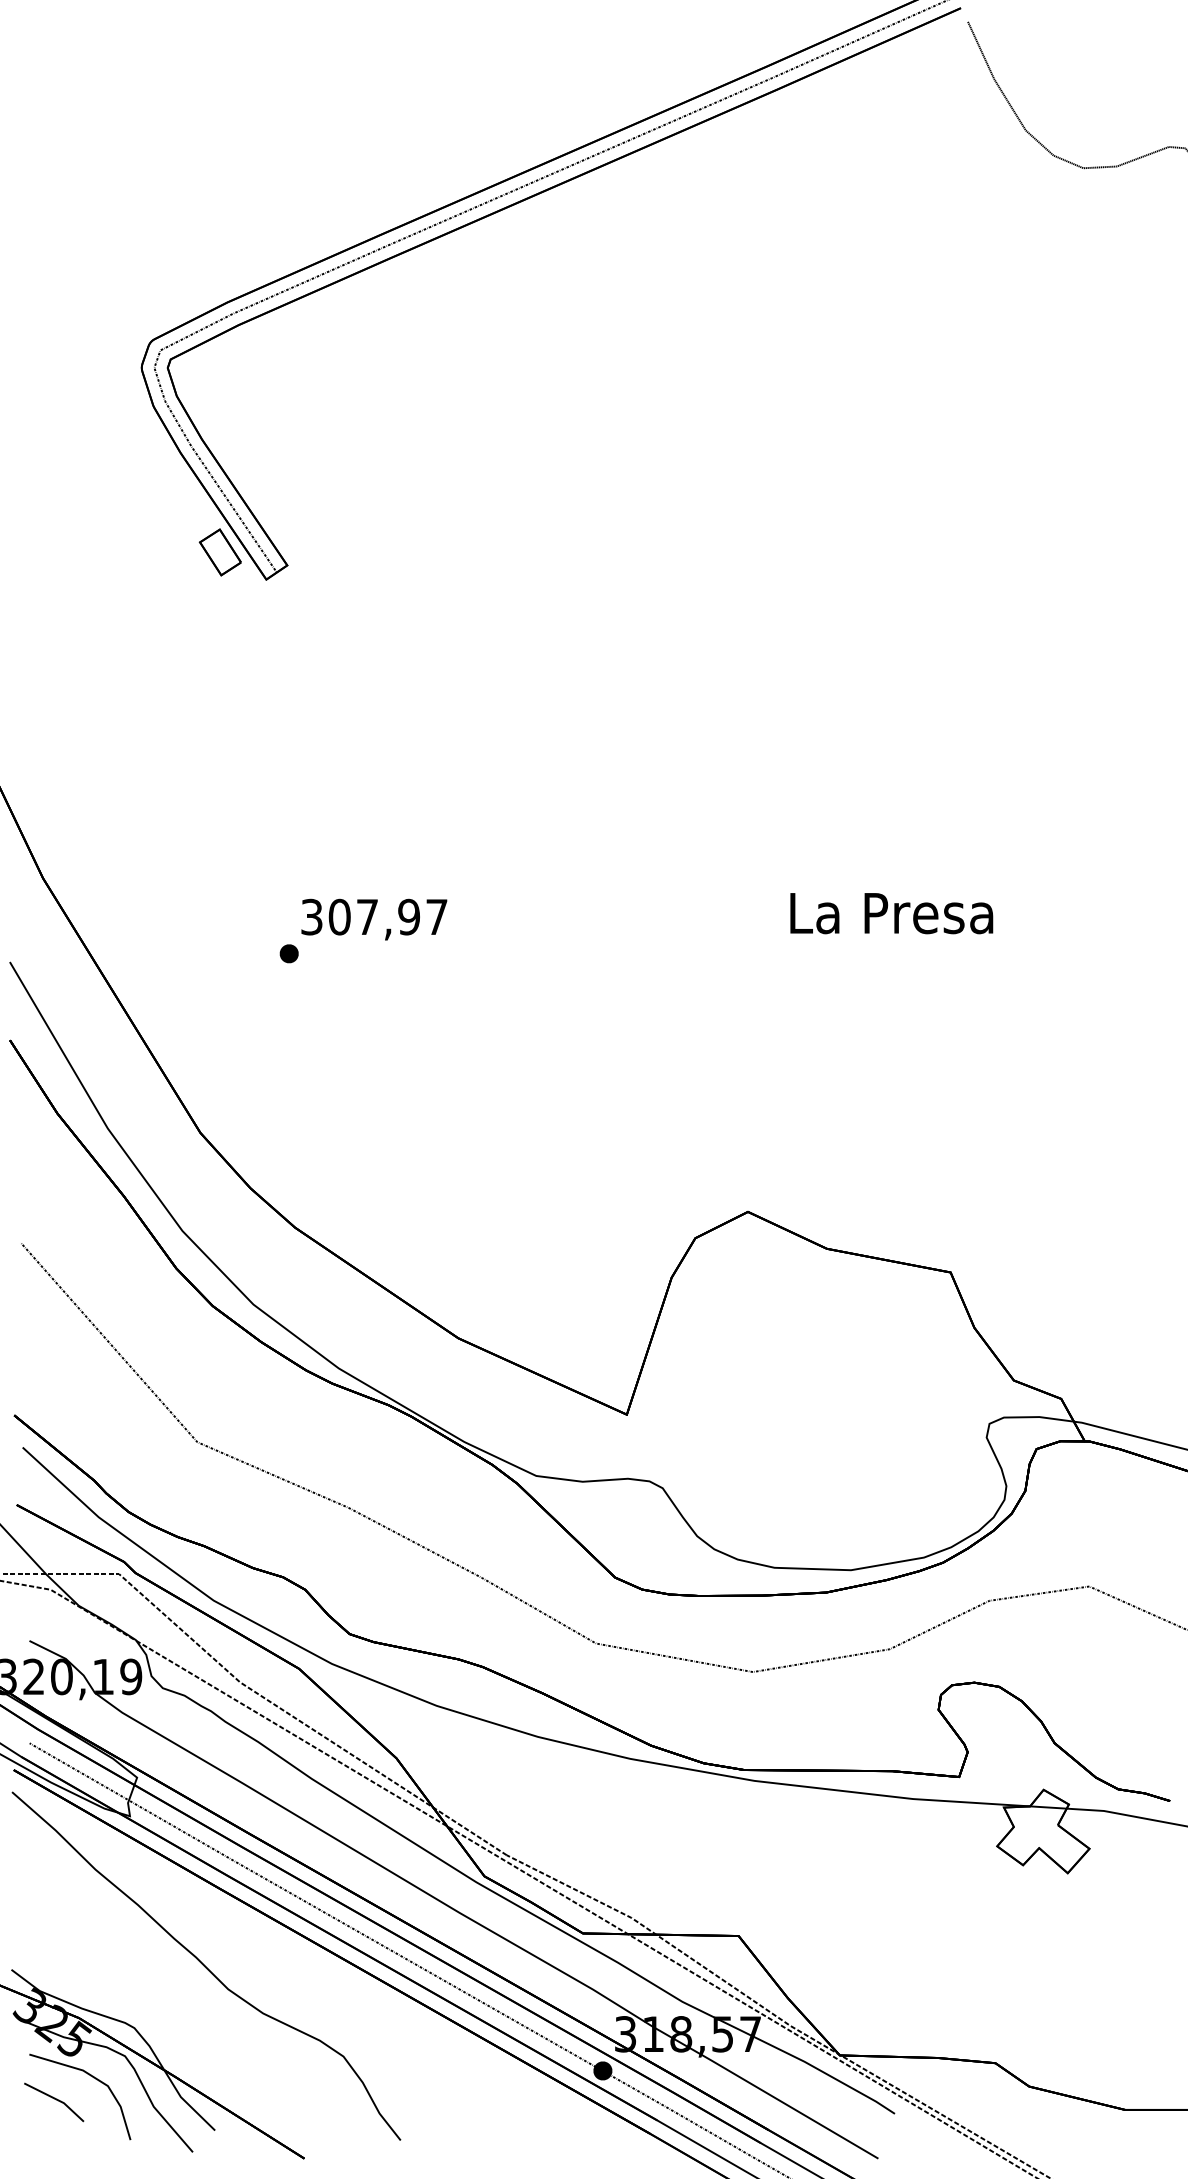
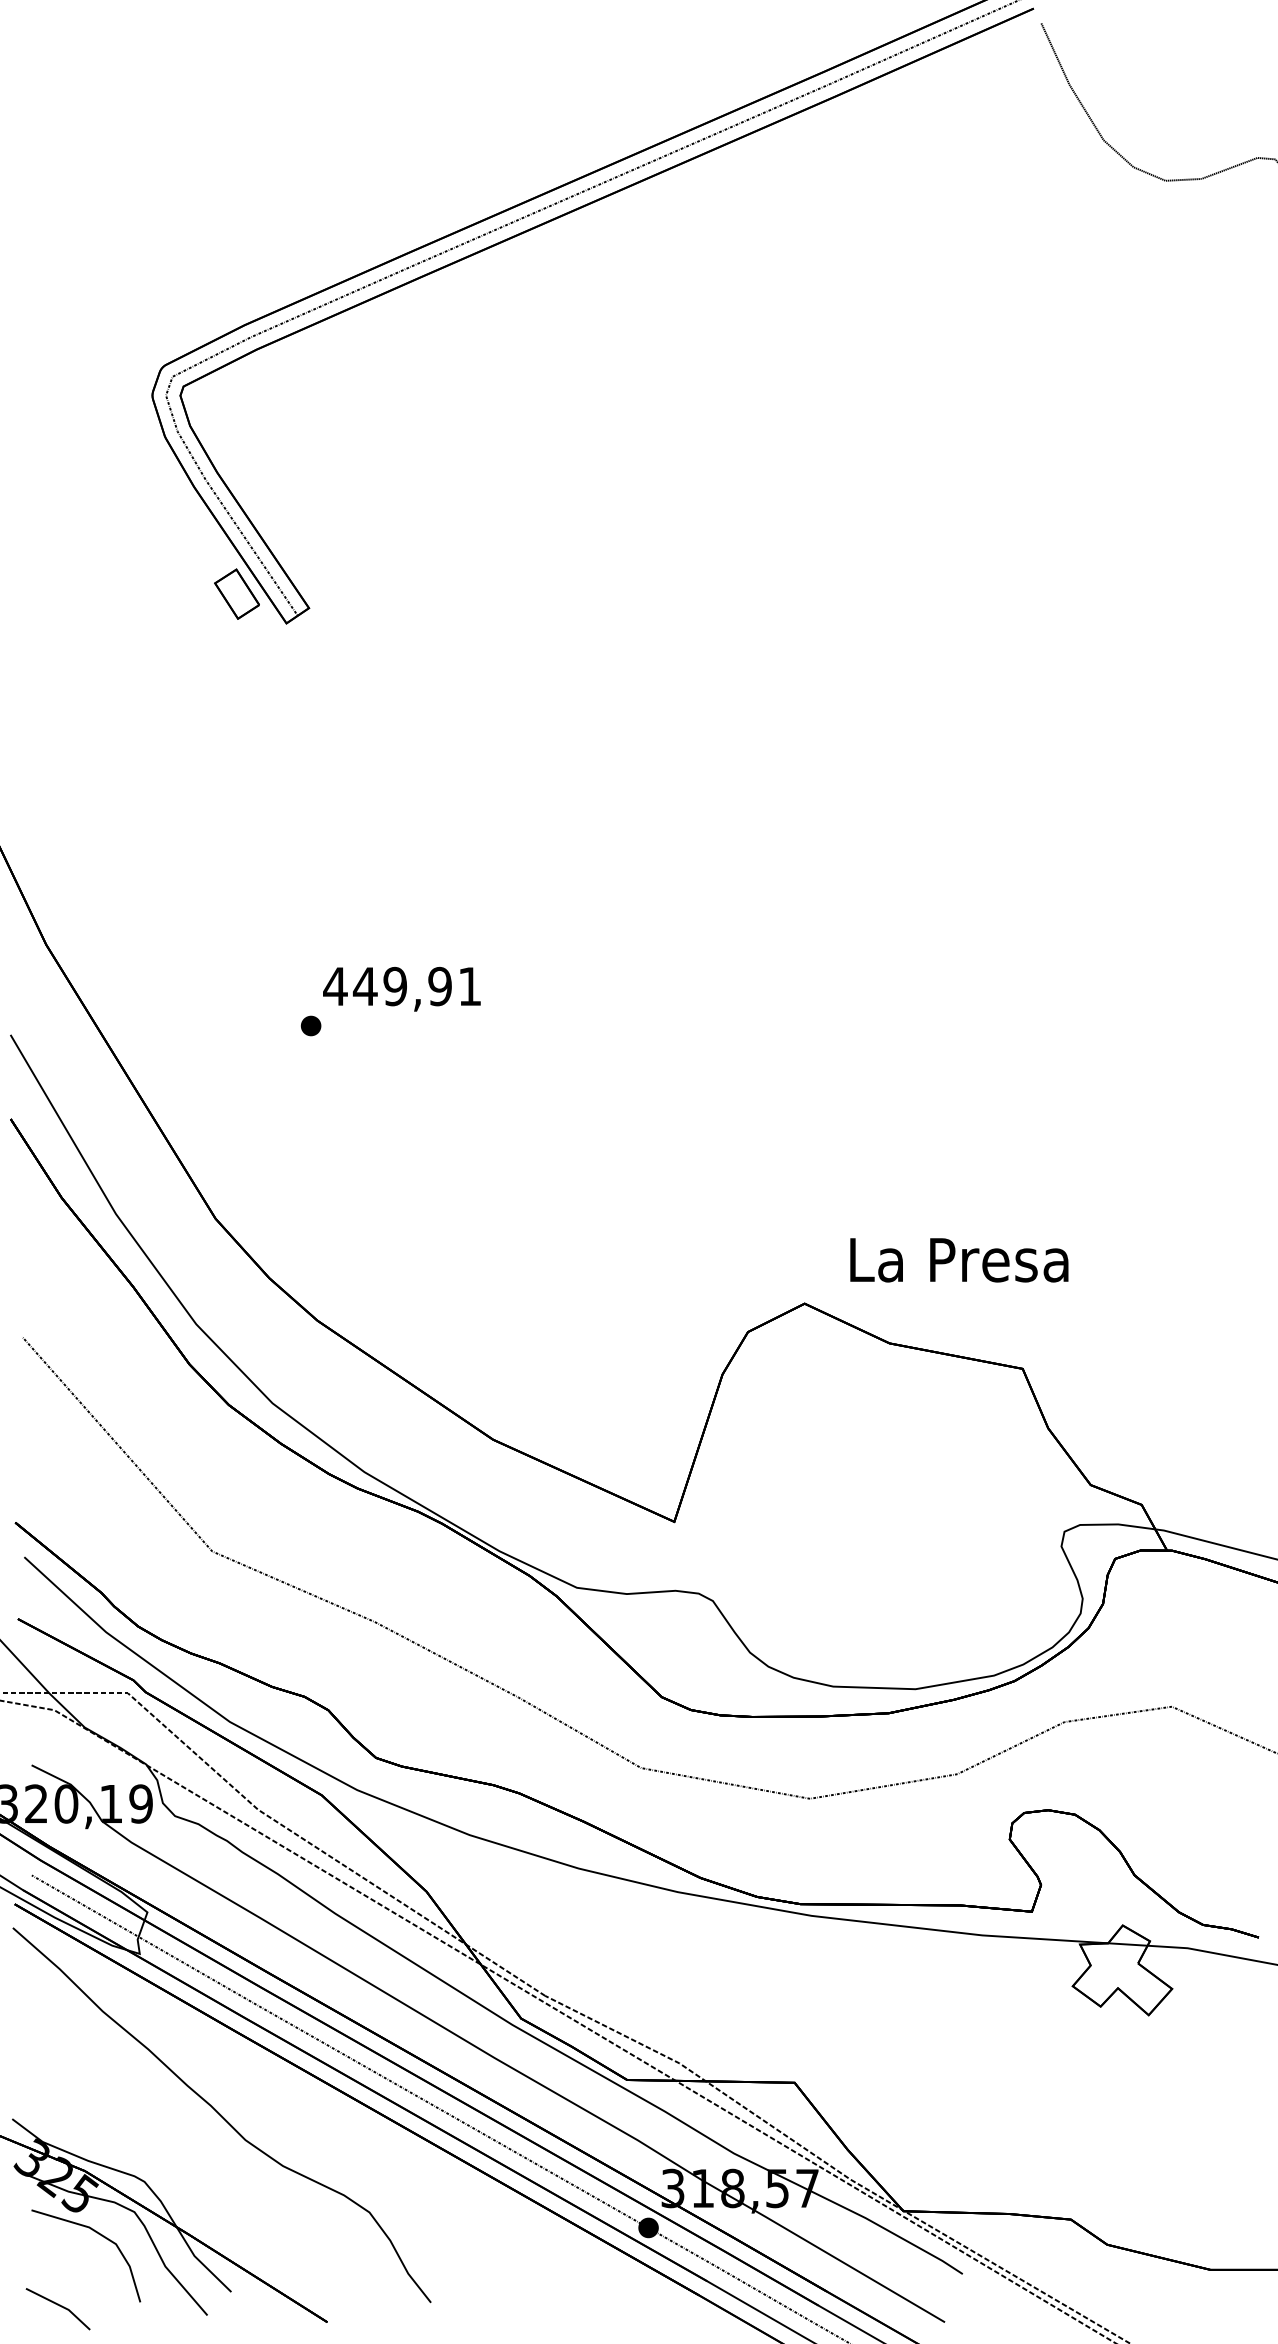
text: (891, 913) -> (959, 1260), moved
text: (373, 916) -> (401, 985), 307,97 -> 449,91
line: (56, 2100) -> (60, 2307), moved

